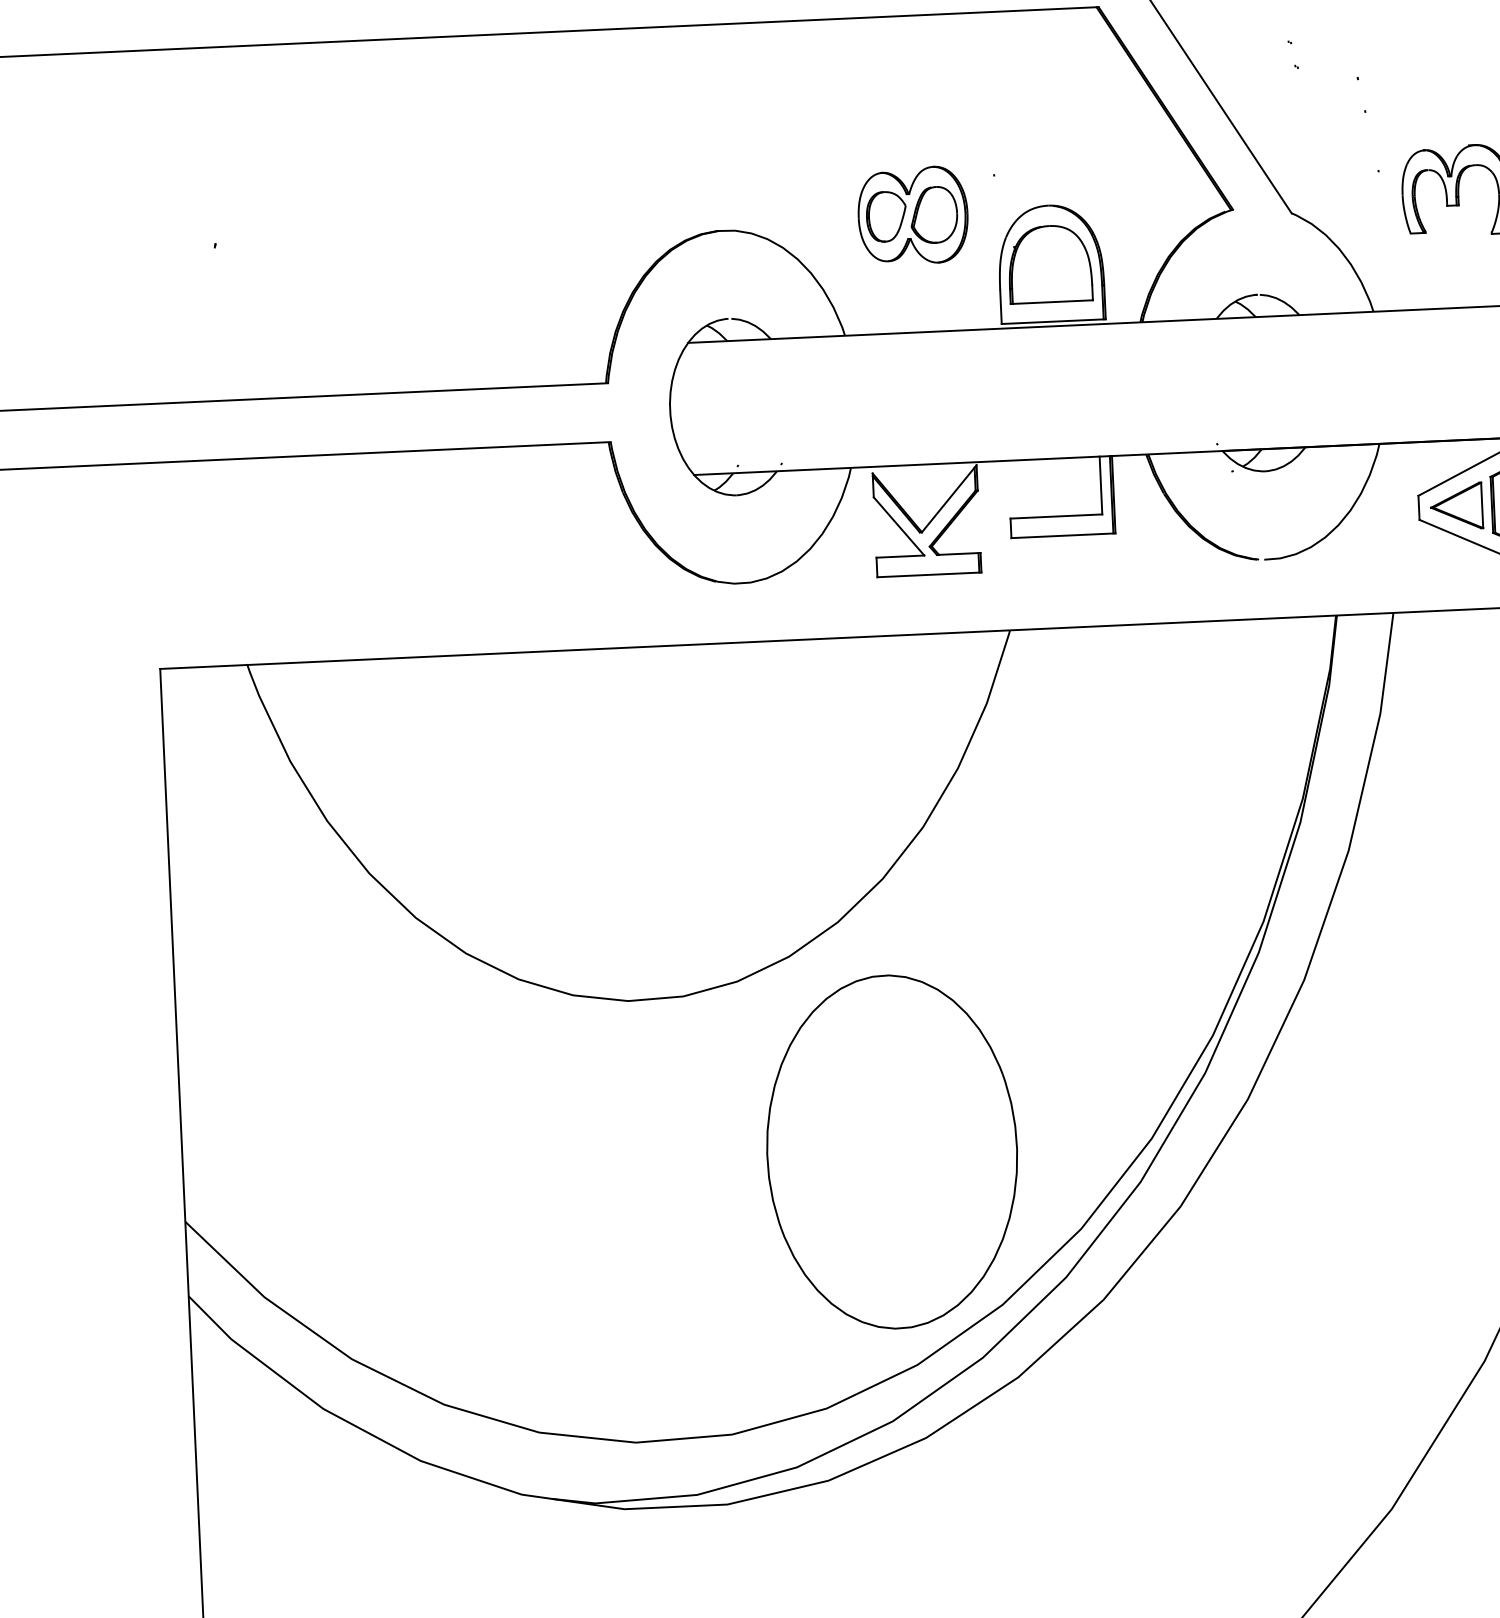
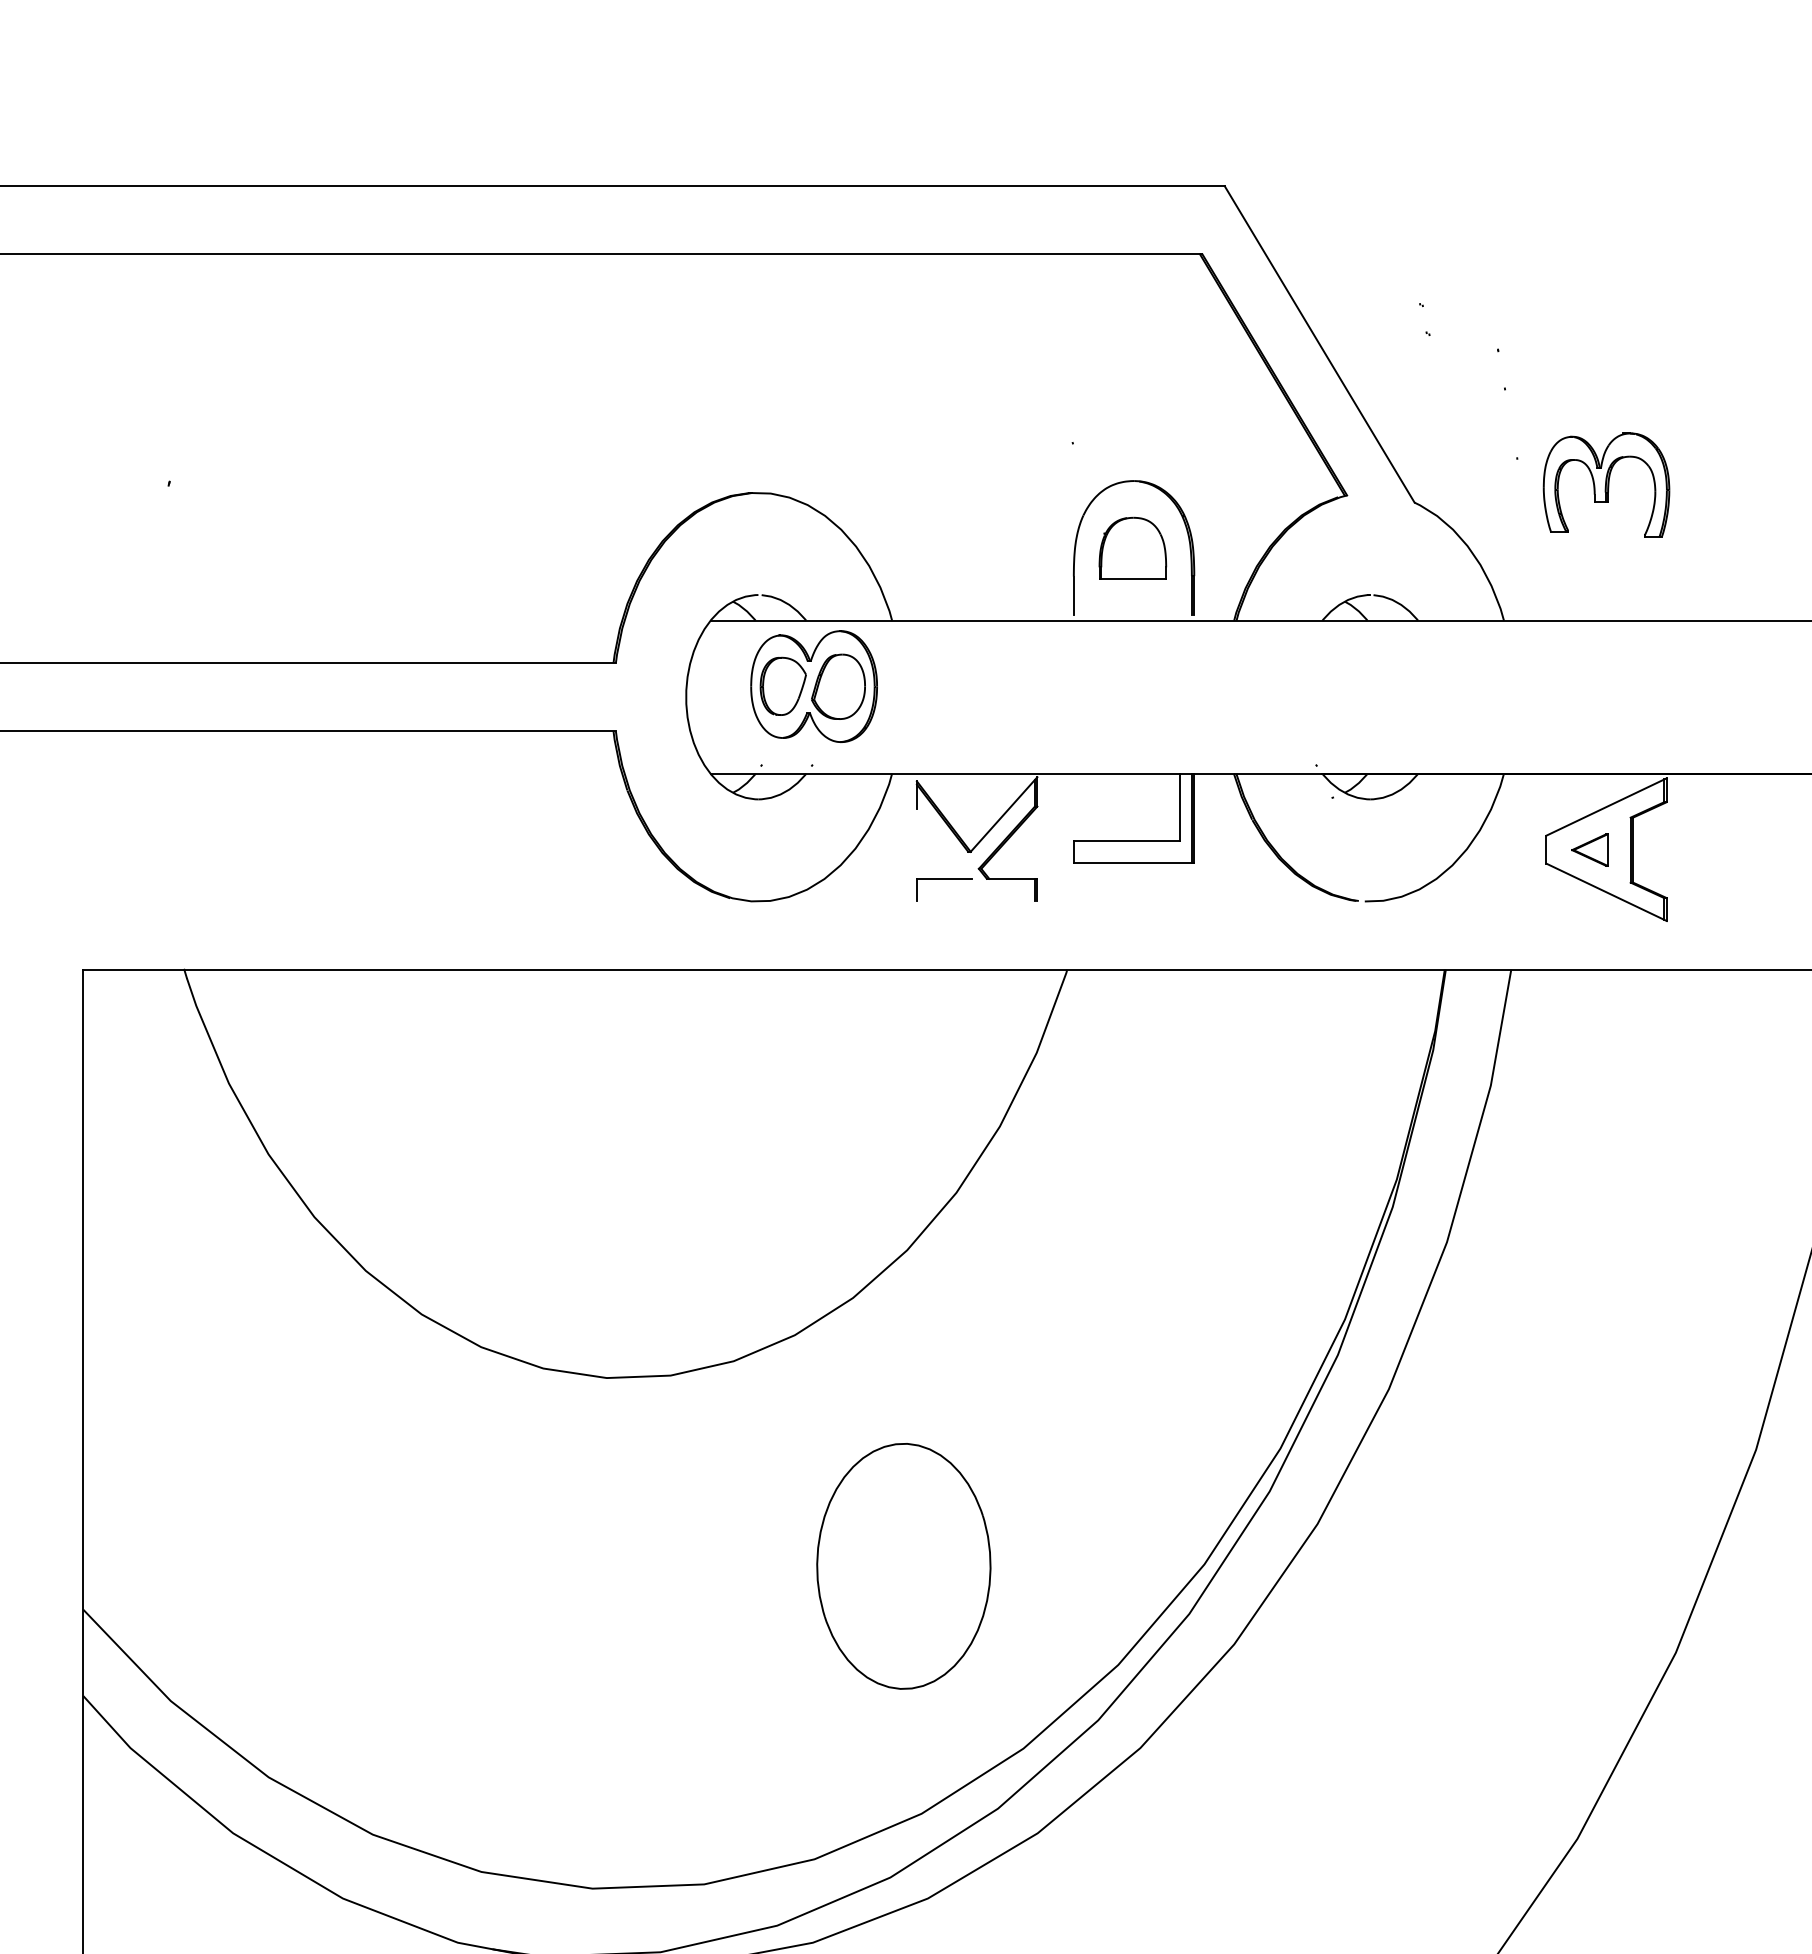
part: (912, 215) -> (813, 686), moved
part: (1049, 263) -> (1132, 548), size x0.7
line: (1053, 321) -> (1133, 615), removed
part: (1456, 506) -> (1589, 849), size x0.6
line: (898, 526) -> (944, 843), removed
line: (928, 574) -> (976, 901), removed
part: (891, 1152) -> (903, 1566), size x0.6

